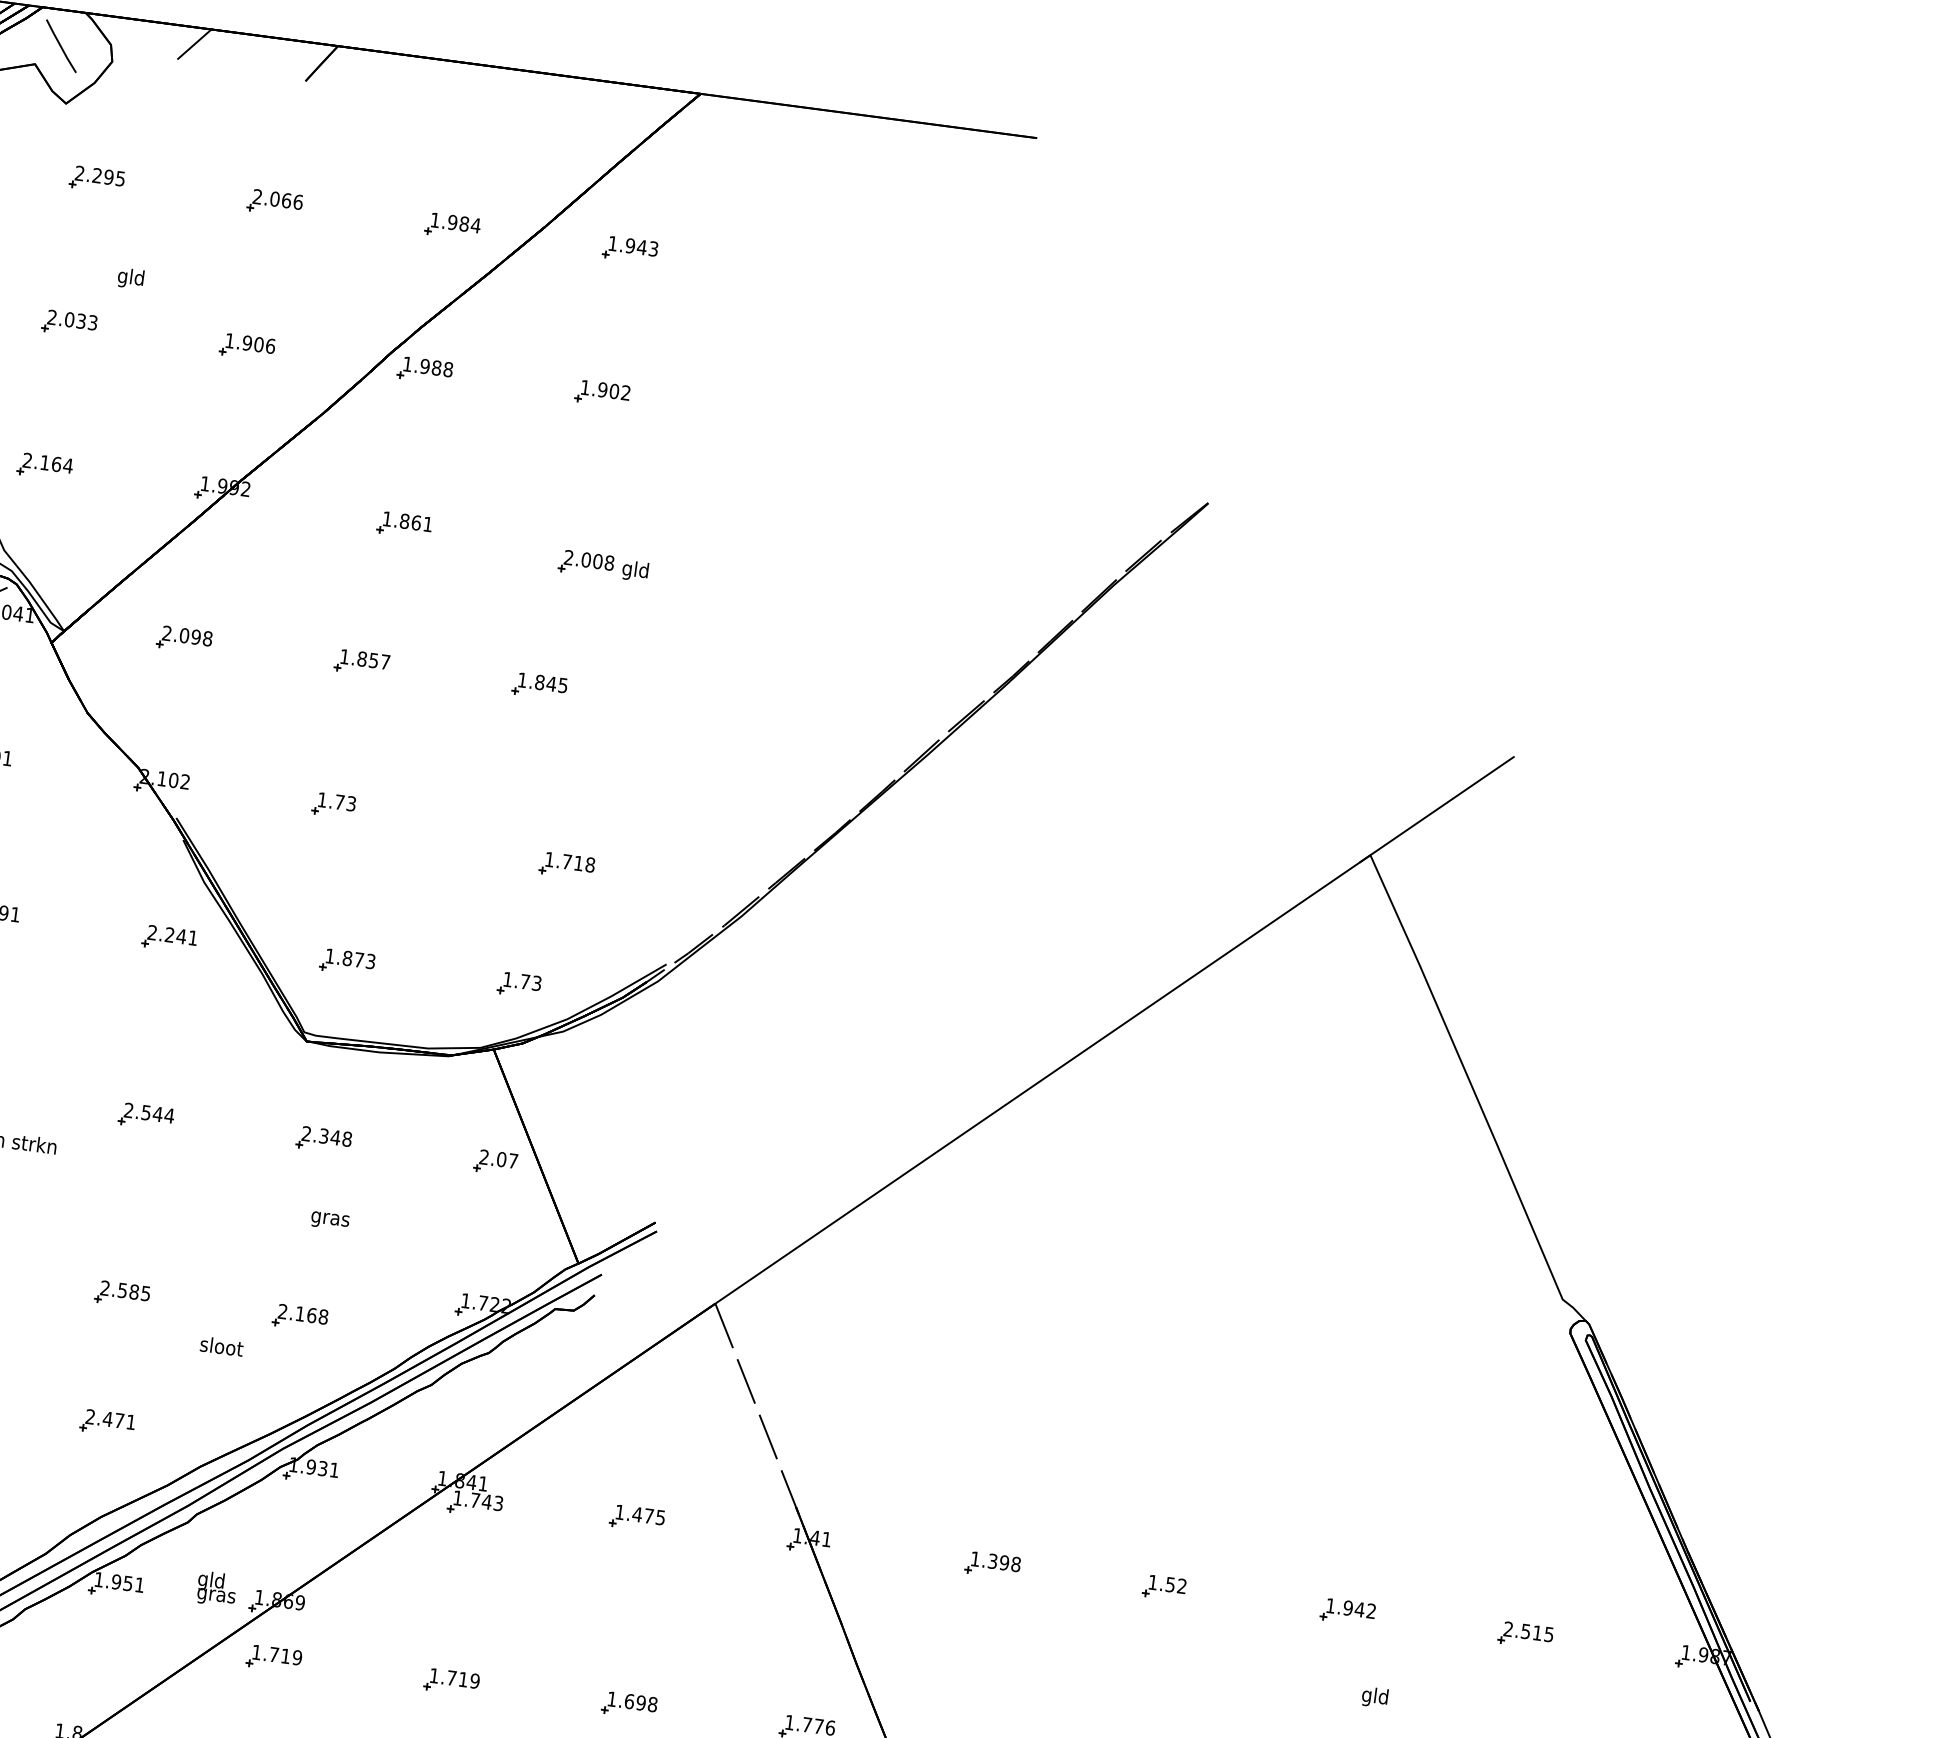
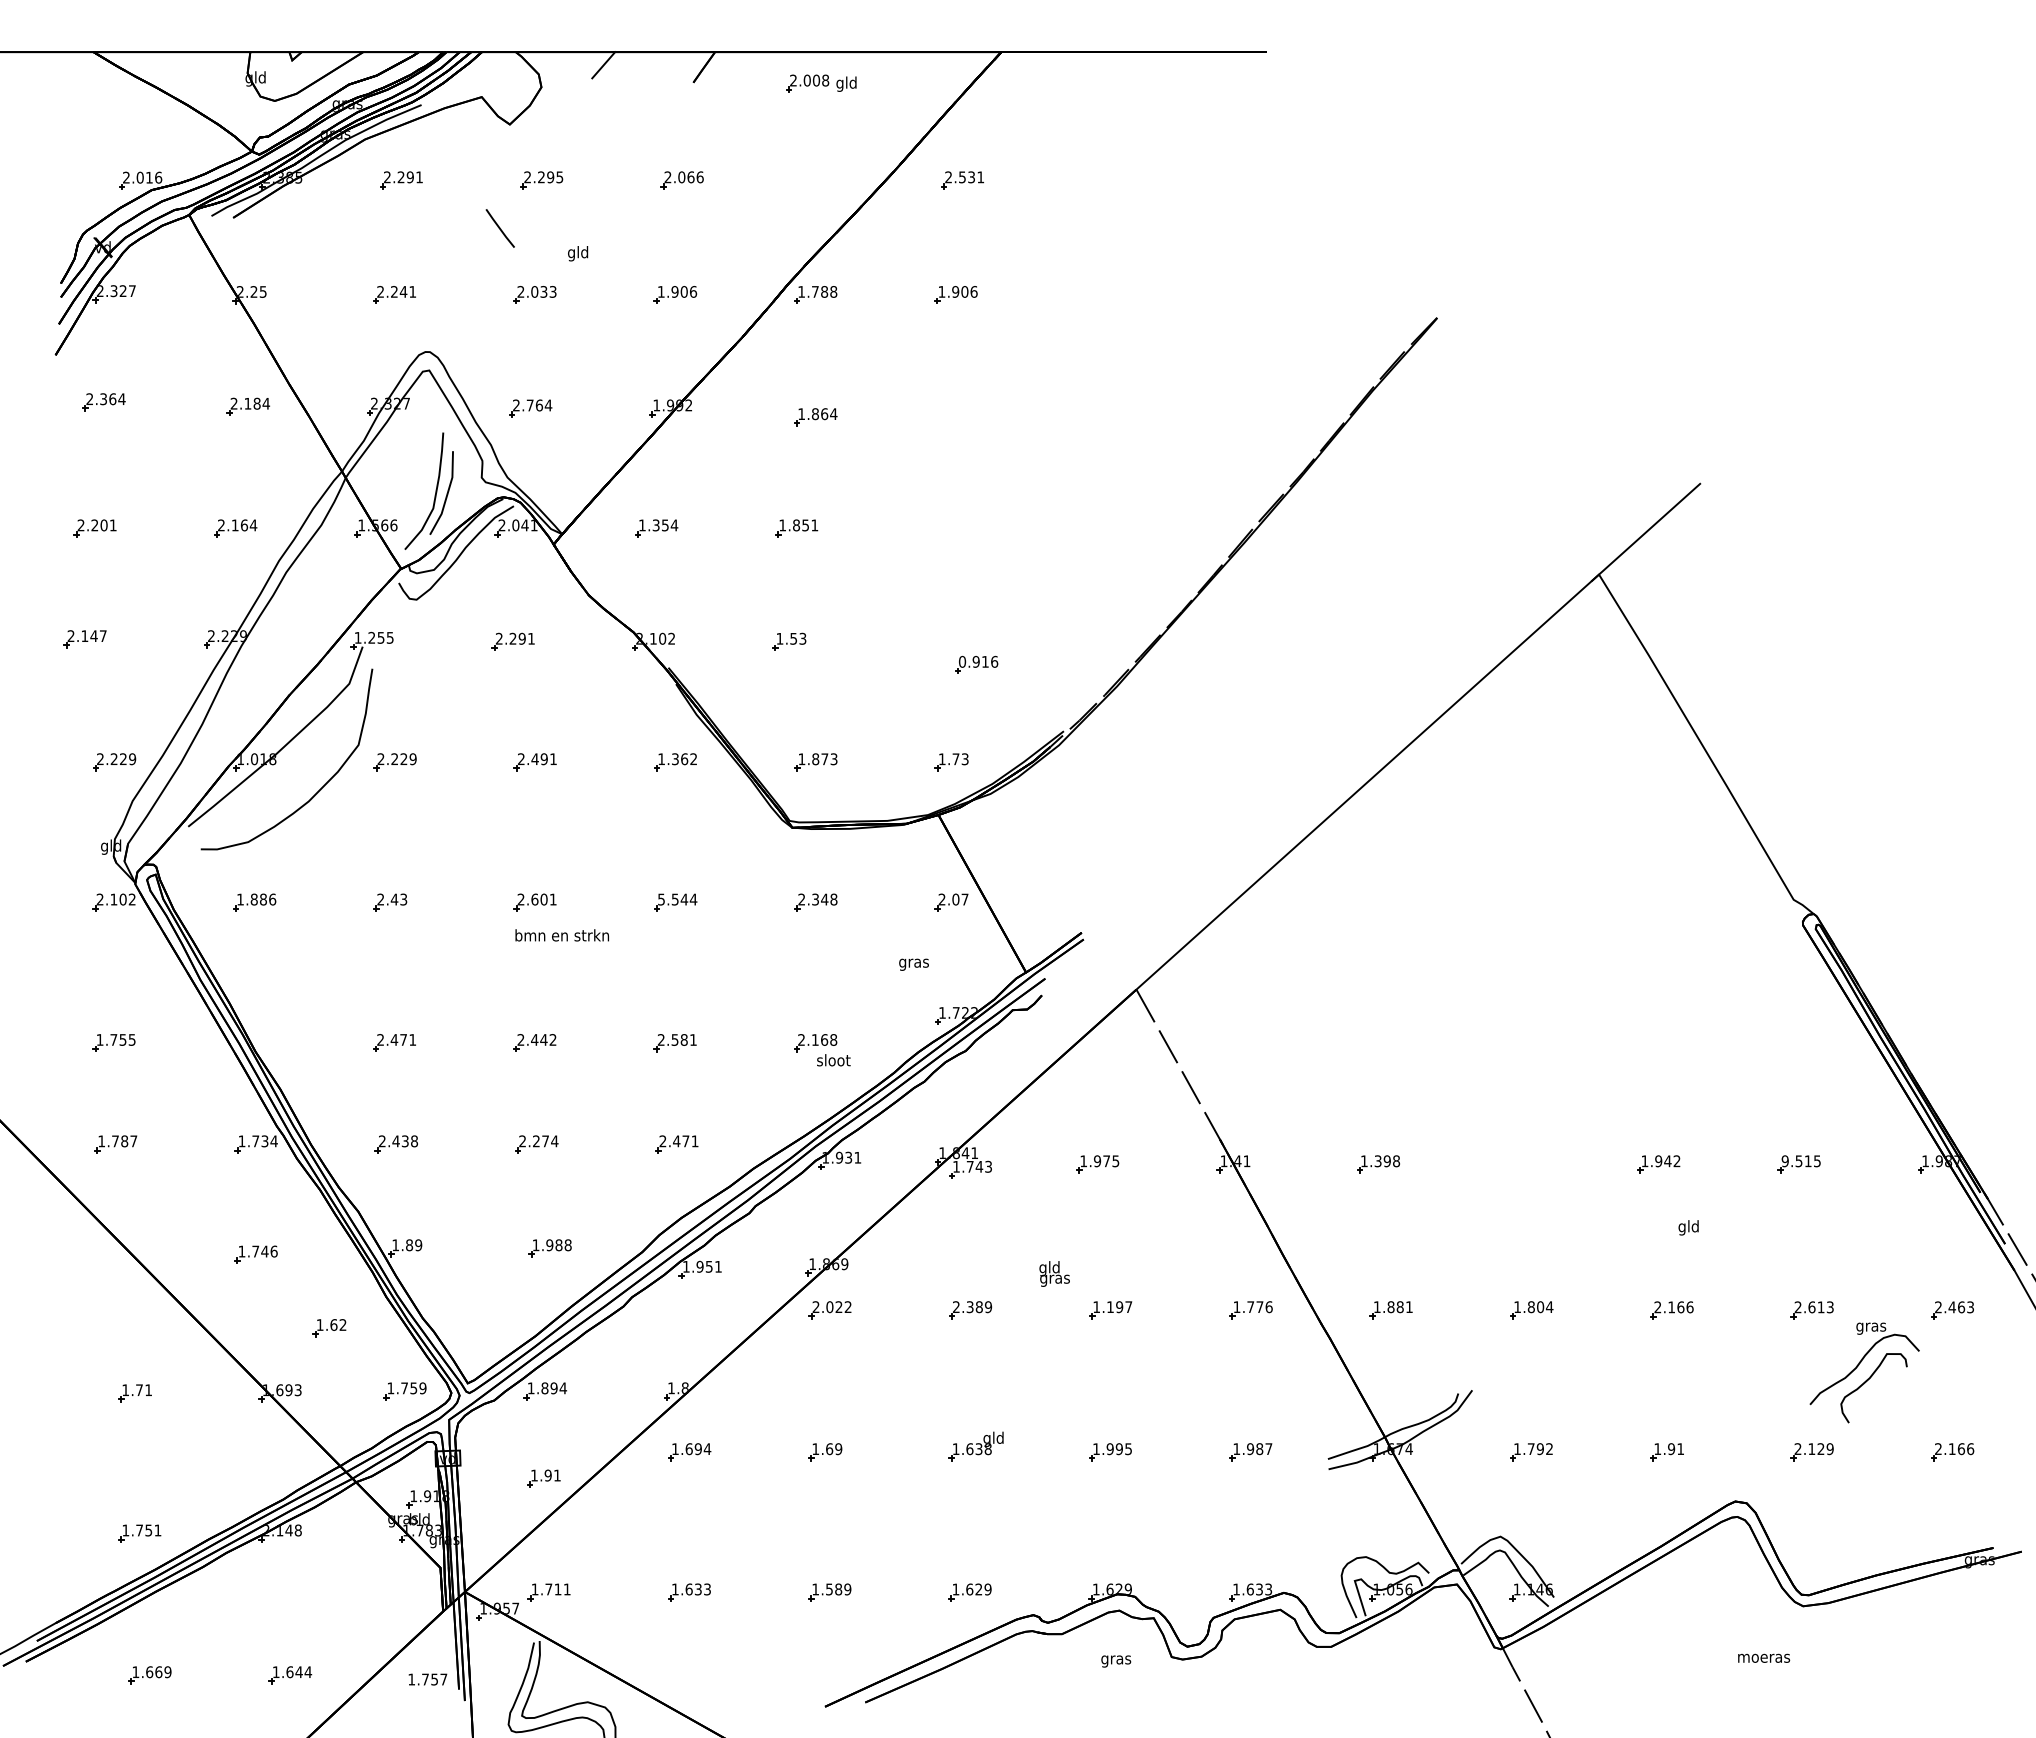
line: (60, 46) -> (499, 228), moved
part: (452, 226) -> (822, 180), removed
text: (633, 246) -> (964, 177), 1.943 -> 2.531
text: (424, 365) -> (814, 291), 1.988 -> 1.788
text: (625, 392) -> (973, 291), 1.902 -> 1.906
text: (44, 462) -> (529, 405), 2.164 -> 2.764
text: (427, 523) -> (833, 413), 1.861 -> 1.864
part: (603, 566) -> (821, 83), moved
text: (187, 636) -> (658, 525), 2.098 -> 1.354
text: (385, 662) -> (814, 525), 1.857 -> 1.851
part: (539, 686) -> (936, 528), removed
text: (339, 801) -> (793, 638), 1.73 -> 1.53
text: (570, 861) -> (978, 661), 1.718 -> 0.916
text: (172, 935) -> (677, 759), 2.241 -> 1.362
text: (128, 1110) -> (661, 899), 2.544 -> 5.544
text: (329, 1220) -> (913, 964), moved
text: (146, 1293) -> (693, 1039), 2.585 -> 2.581
text: (221, 1346) -> (833, 1060), moved
text: (637, 1514) -> (1097, 1161), 1.475 -> 1.975
text: (216, 1588) -> (1054, 1273), moved
part: (1163, 1588) -> (1513, 1164), removed
text: (1507, 1629) -> (1784, 1161), 2.515 -> 9.515
text: (276, 1655) -> (831, 1307), 1.719 -> 2.022
text: (448, 1678) -> (967, 1307), 1.719 -> 2.389
text: (640, 1703) -> (1119, 1307), 1.698 -> 1.197

